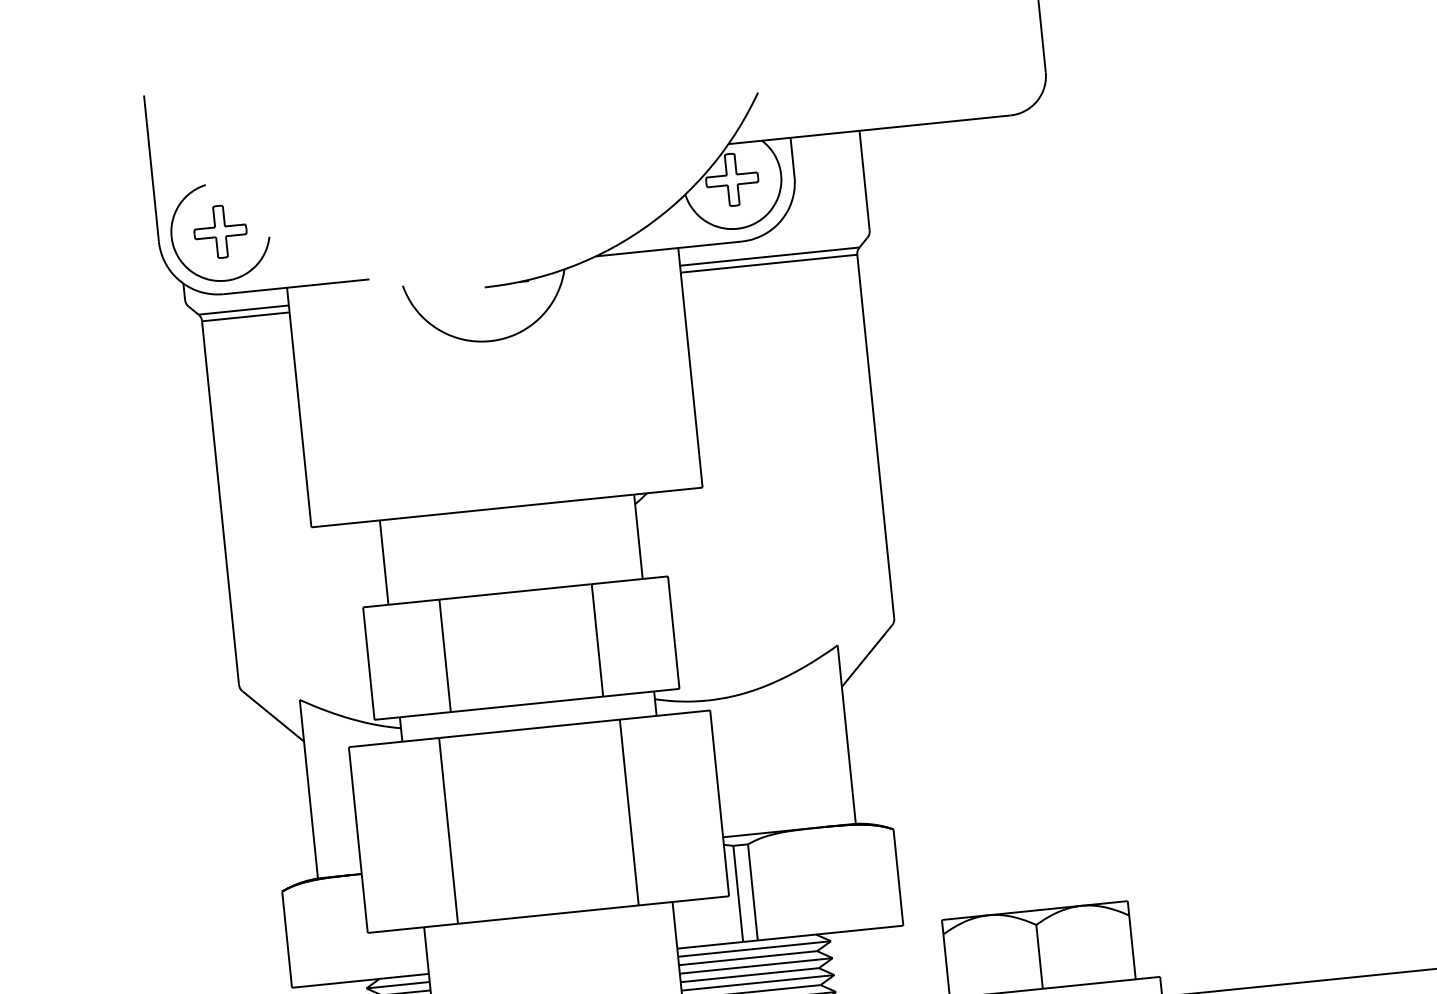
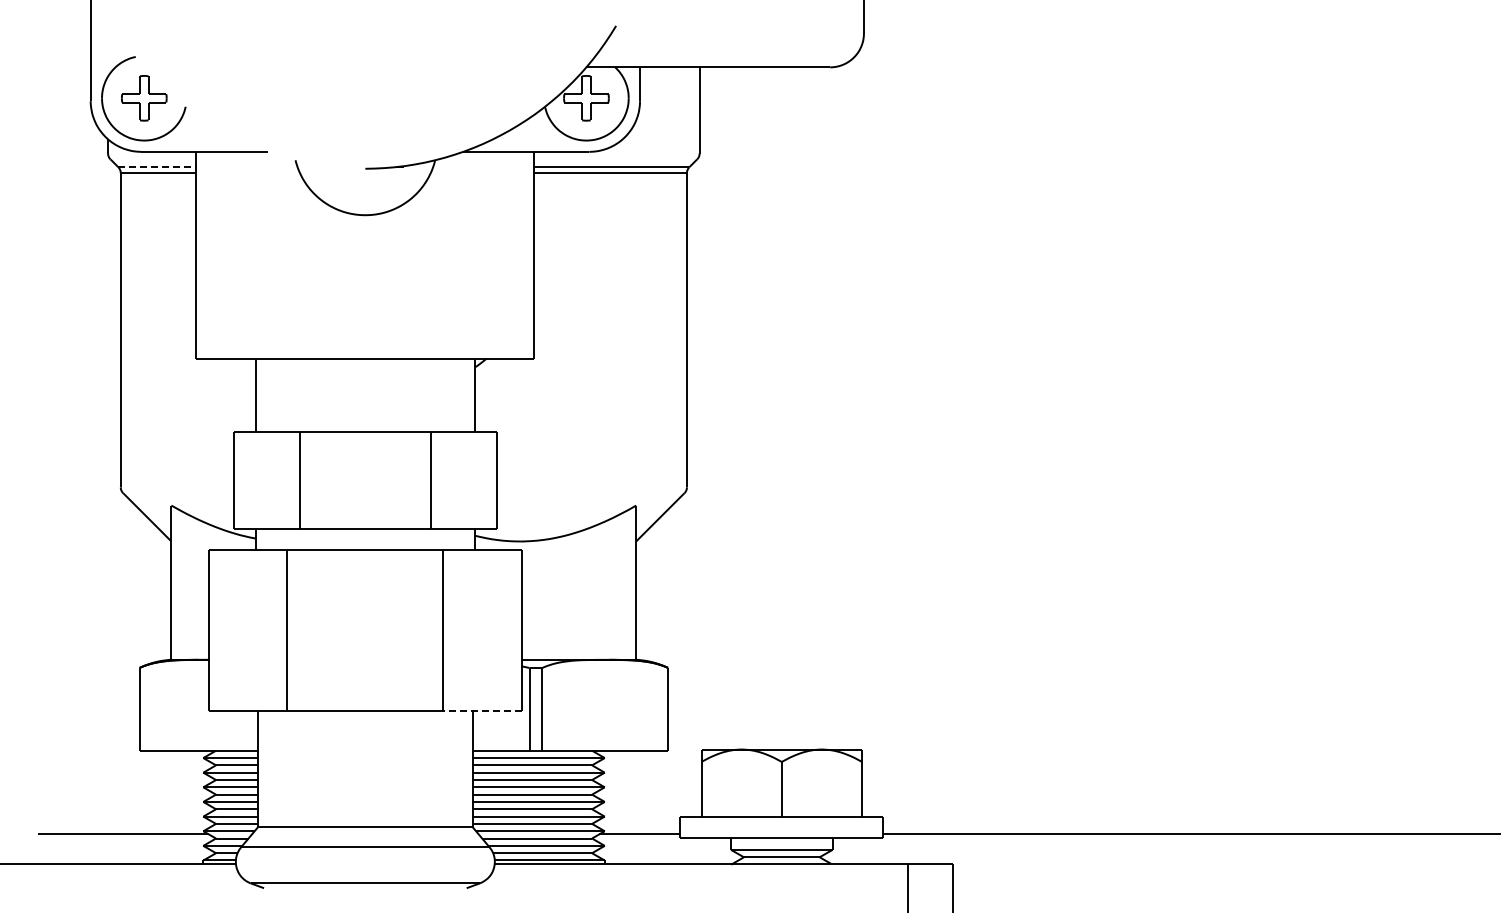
line: (243, 310) -> (157, 167), solid -> dashed
line: (683, 900) -> (482, 710), solid -> dashed

